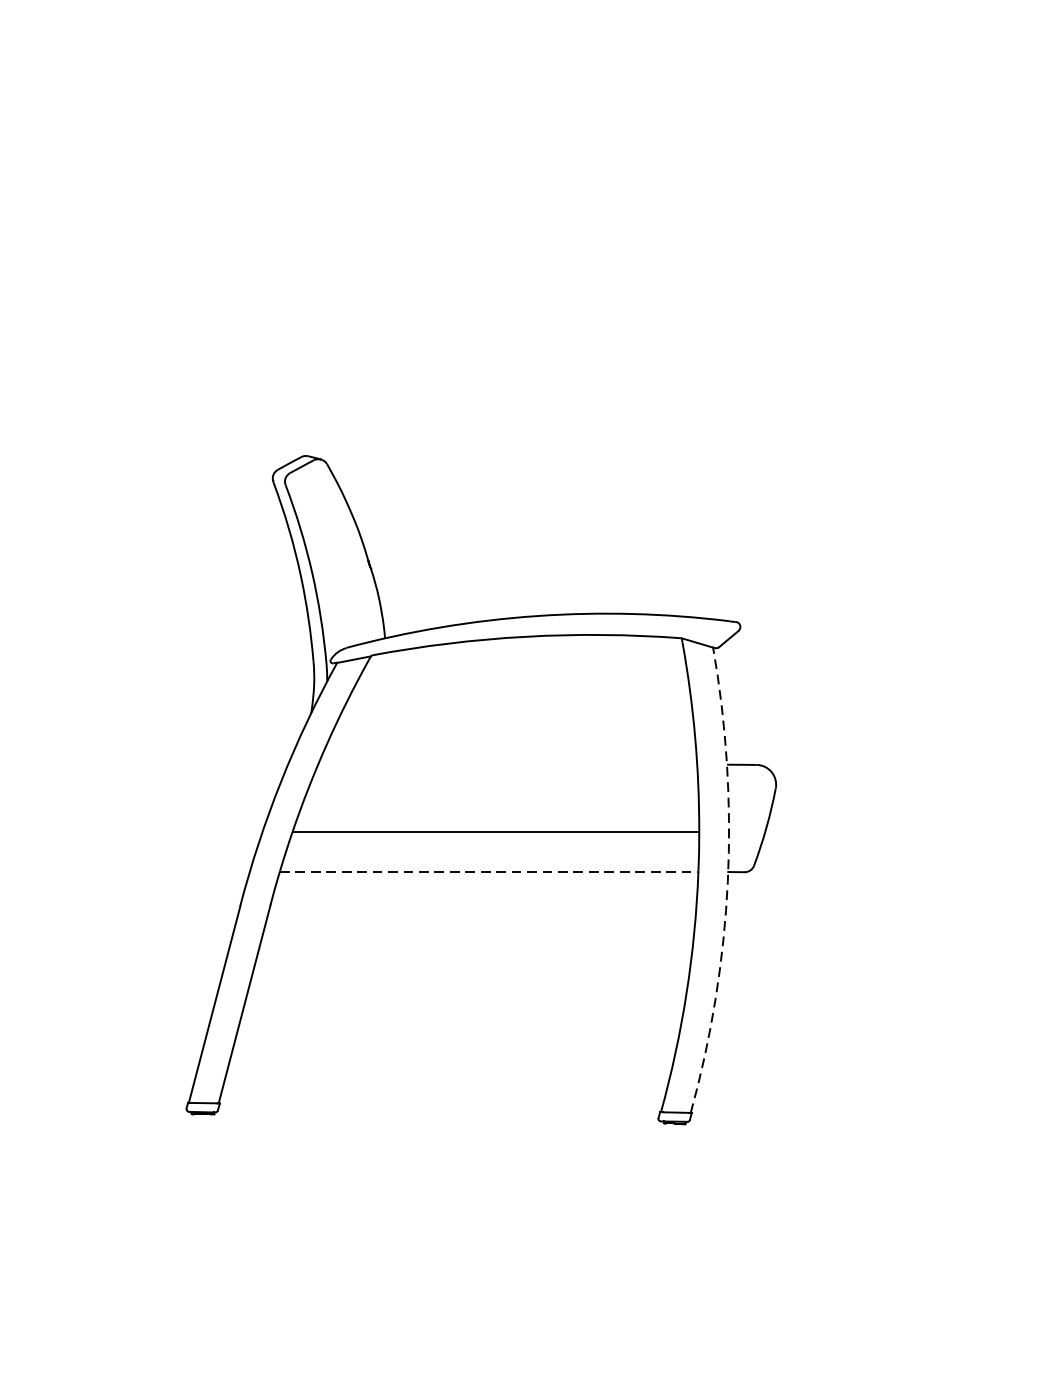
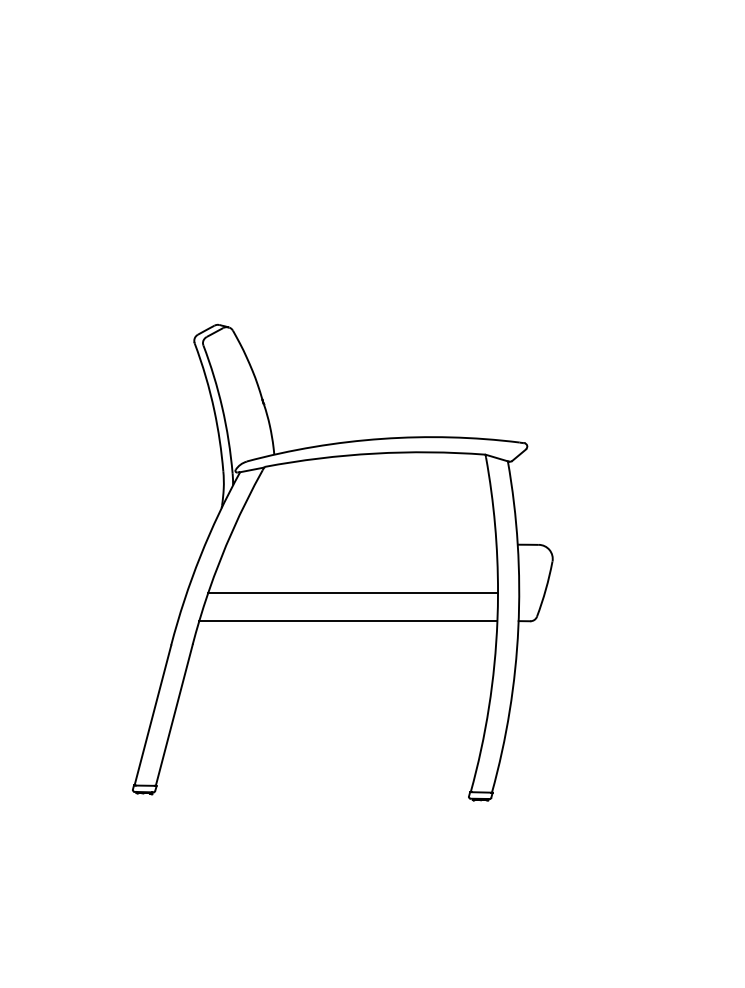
line: (489, 871) -> (348, 620), dashed -> solid
arc: (728, 880) -> (518, 627), dashed -> solid

